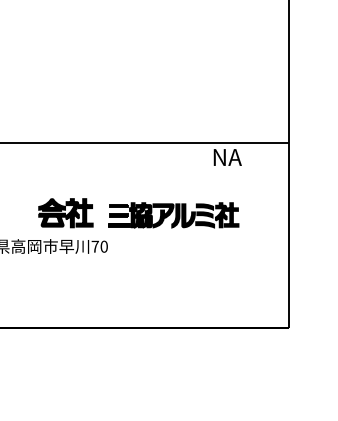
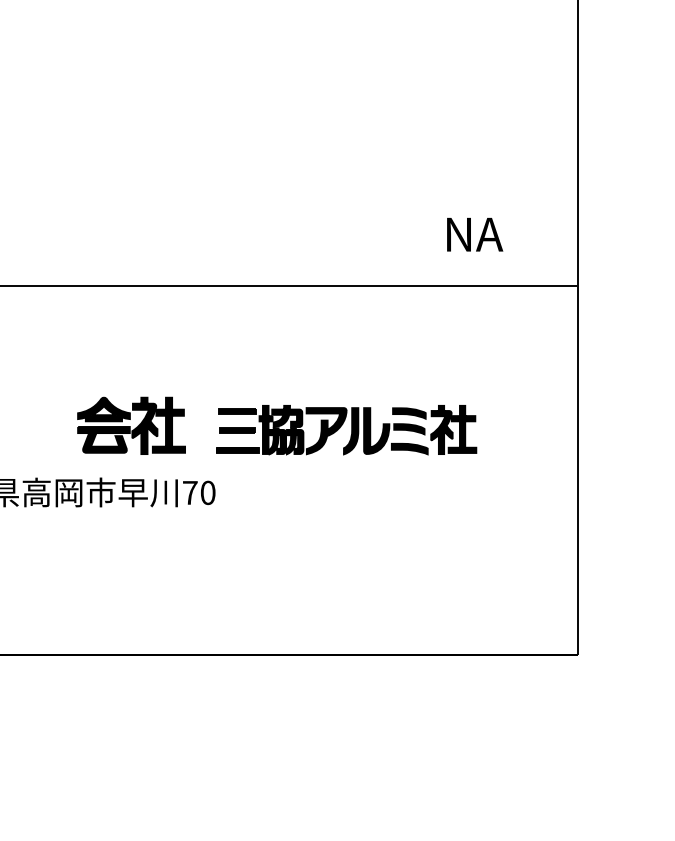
text: (227, 157) -> (474, 234), moved

